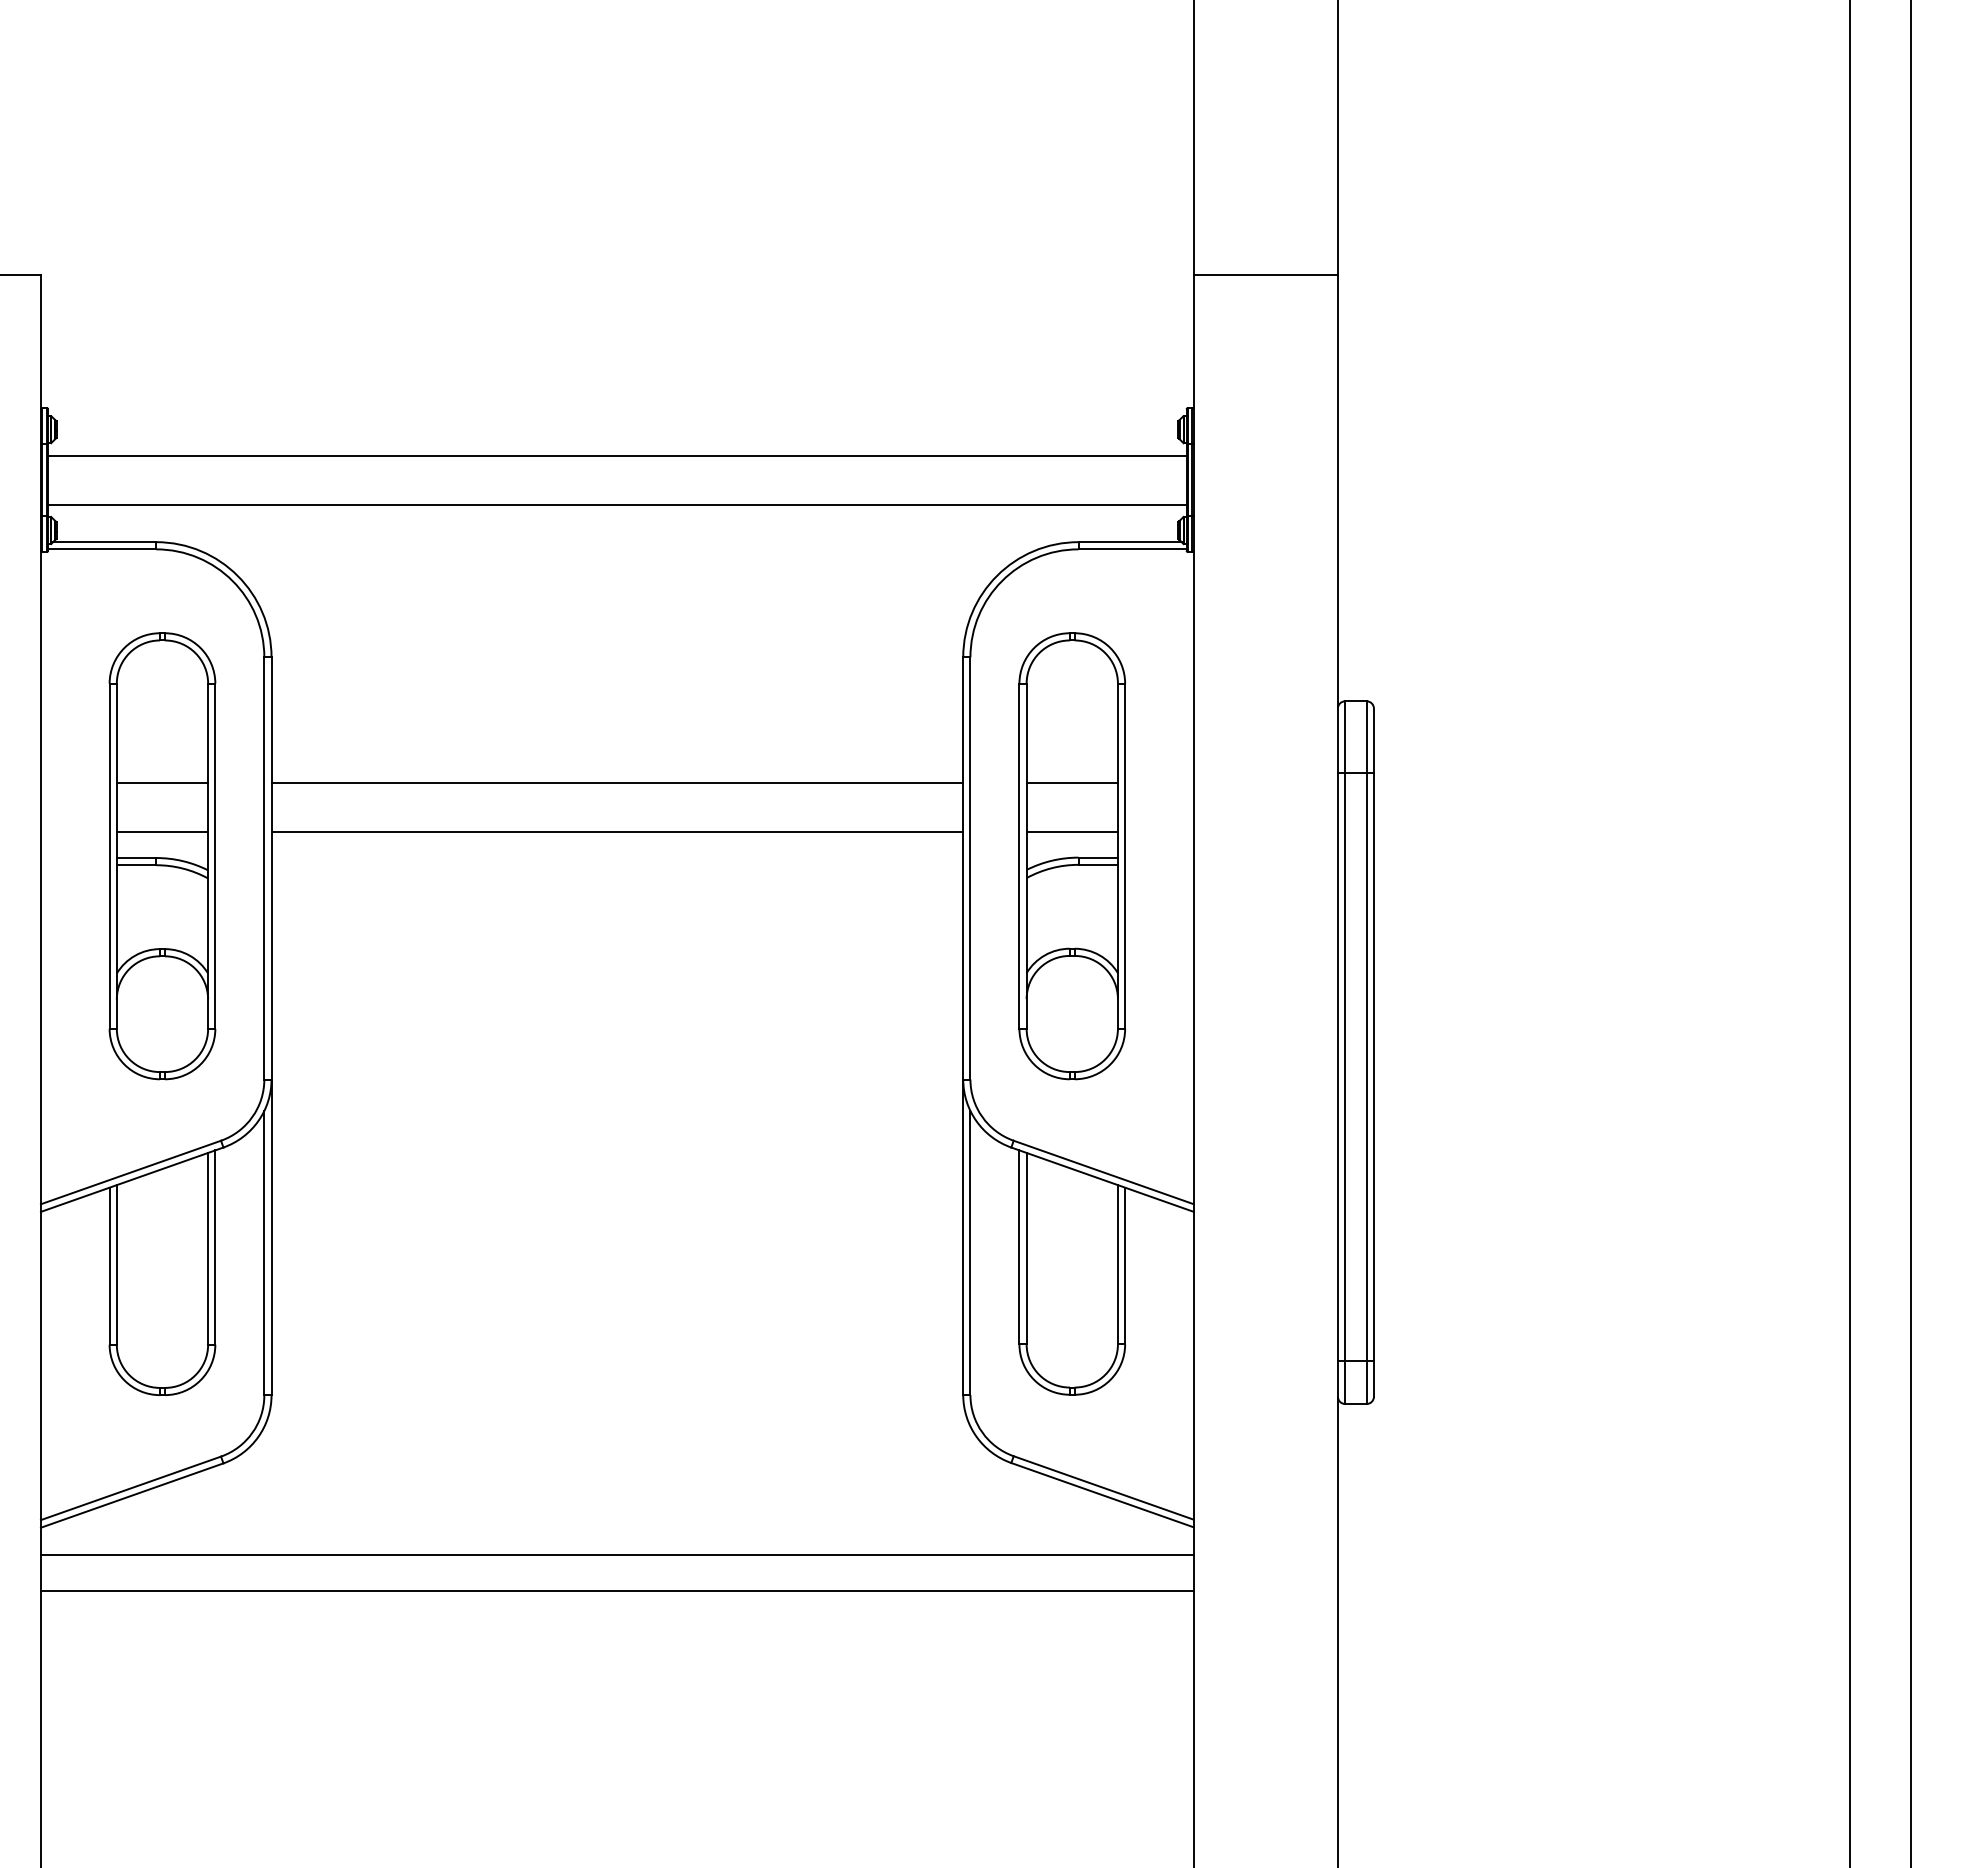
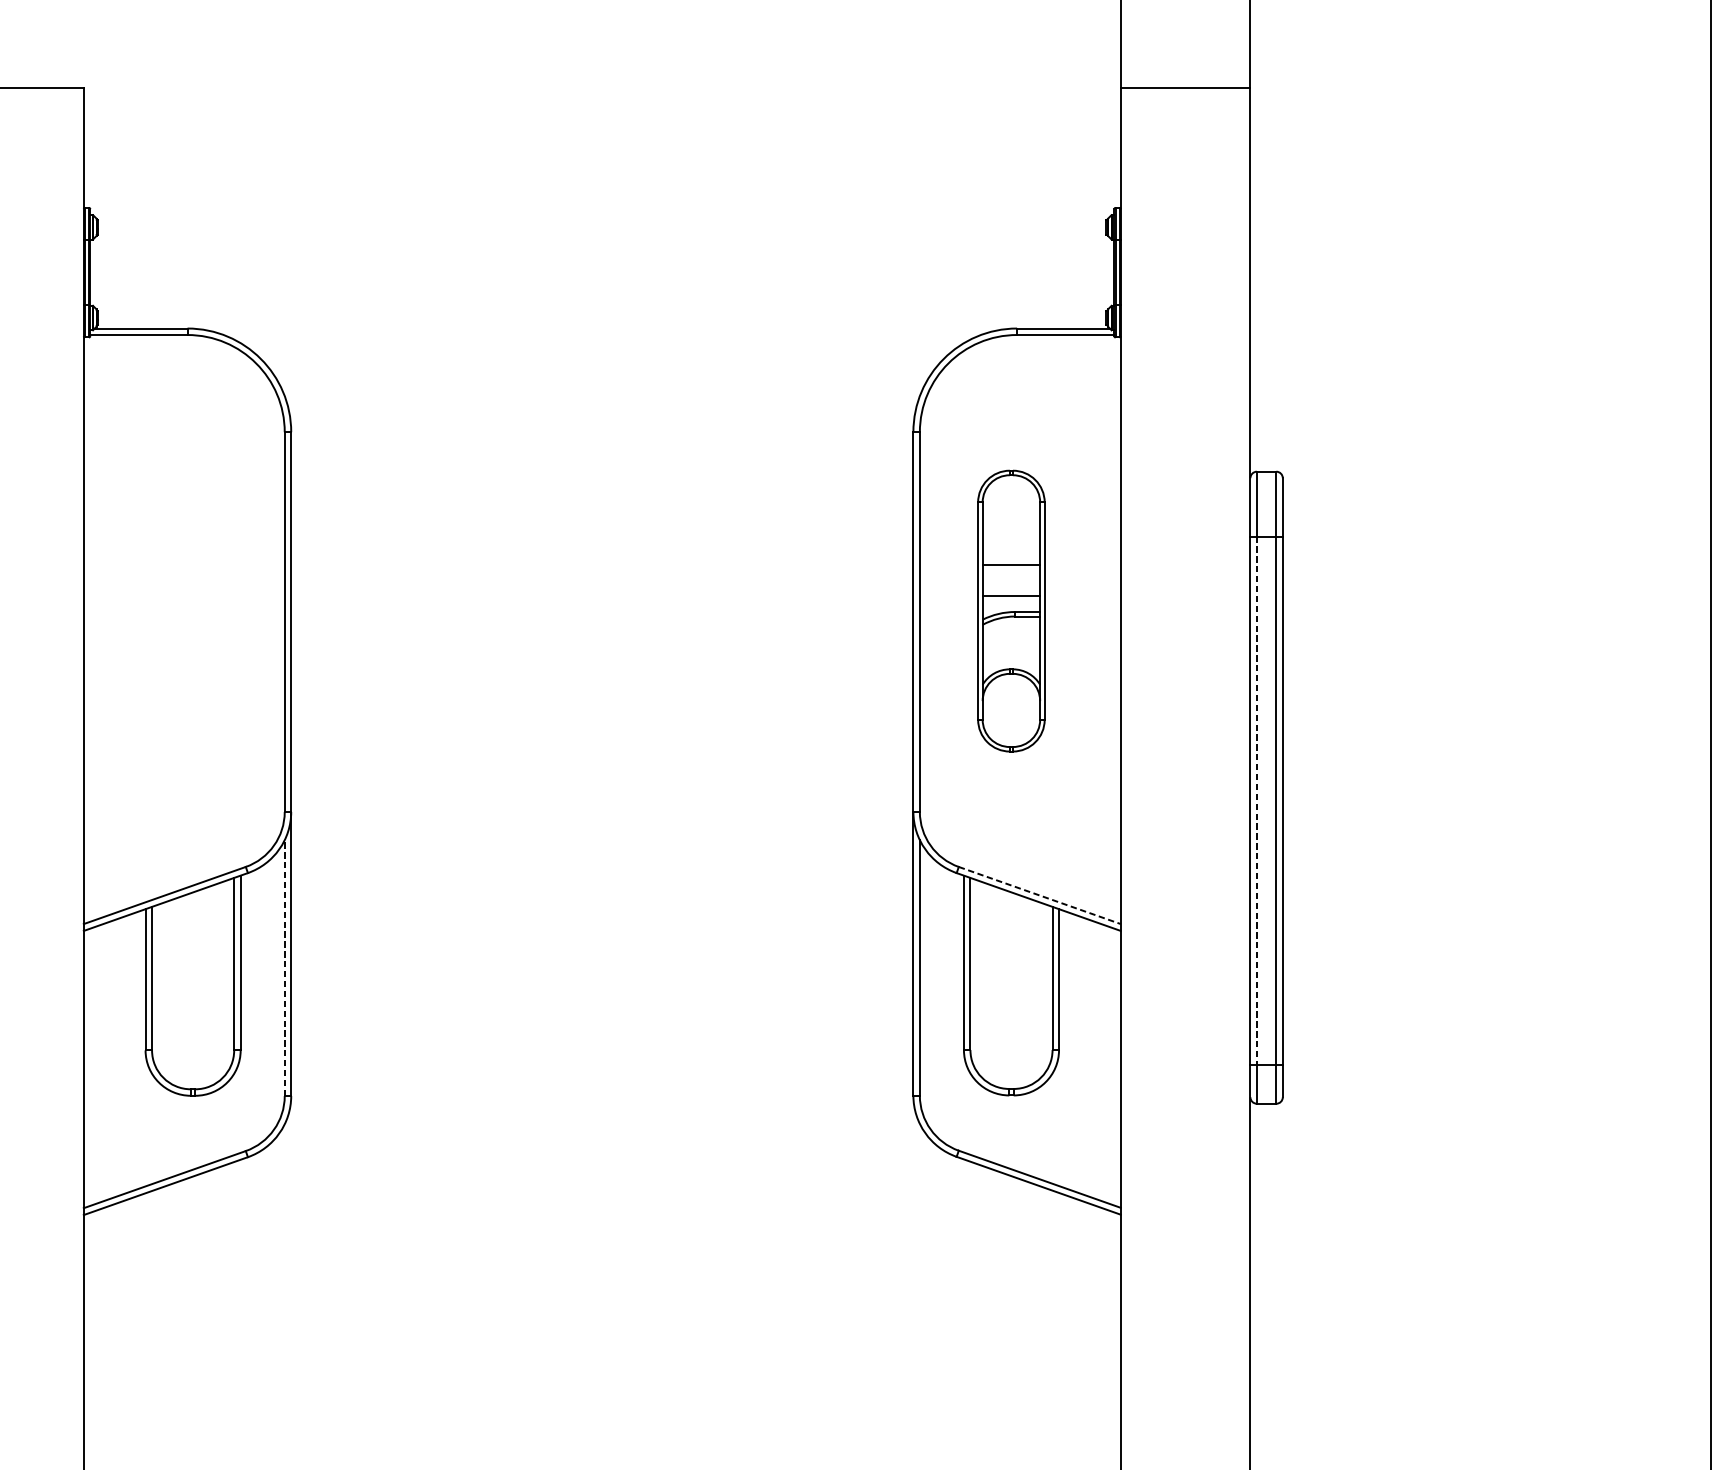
line: (617, 455) -> (602, 250), removed
line: (617, 504) -> (602, 294), removed
line: (617, 782) -> (602, 544), removed
line: (617, 831) -> (602, 588), removed
part: (162, 856) -> (193, 611), removed
part: (1071, 856) -> (1010, 611), size x0.7
line: (1345, 1067) -> (1257, 801), solid -> dashed
line: (1104, 1172) -> (1040, 895), solid -> dashed
line: (264, 1252) -> (284, 967), solid -> dashed
line: (616, 1554) -> (601, 1239), removed
line: (616, 1590) -> (601, 1271), removed

